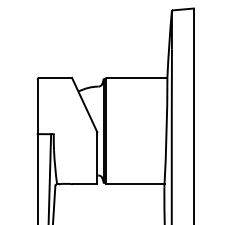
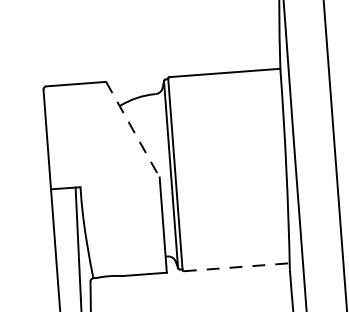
line: (84, 105) -> (132, 130), solid -> dashed
line: (135, 184) -> (236, 267), solid -> dashed

